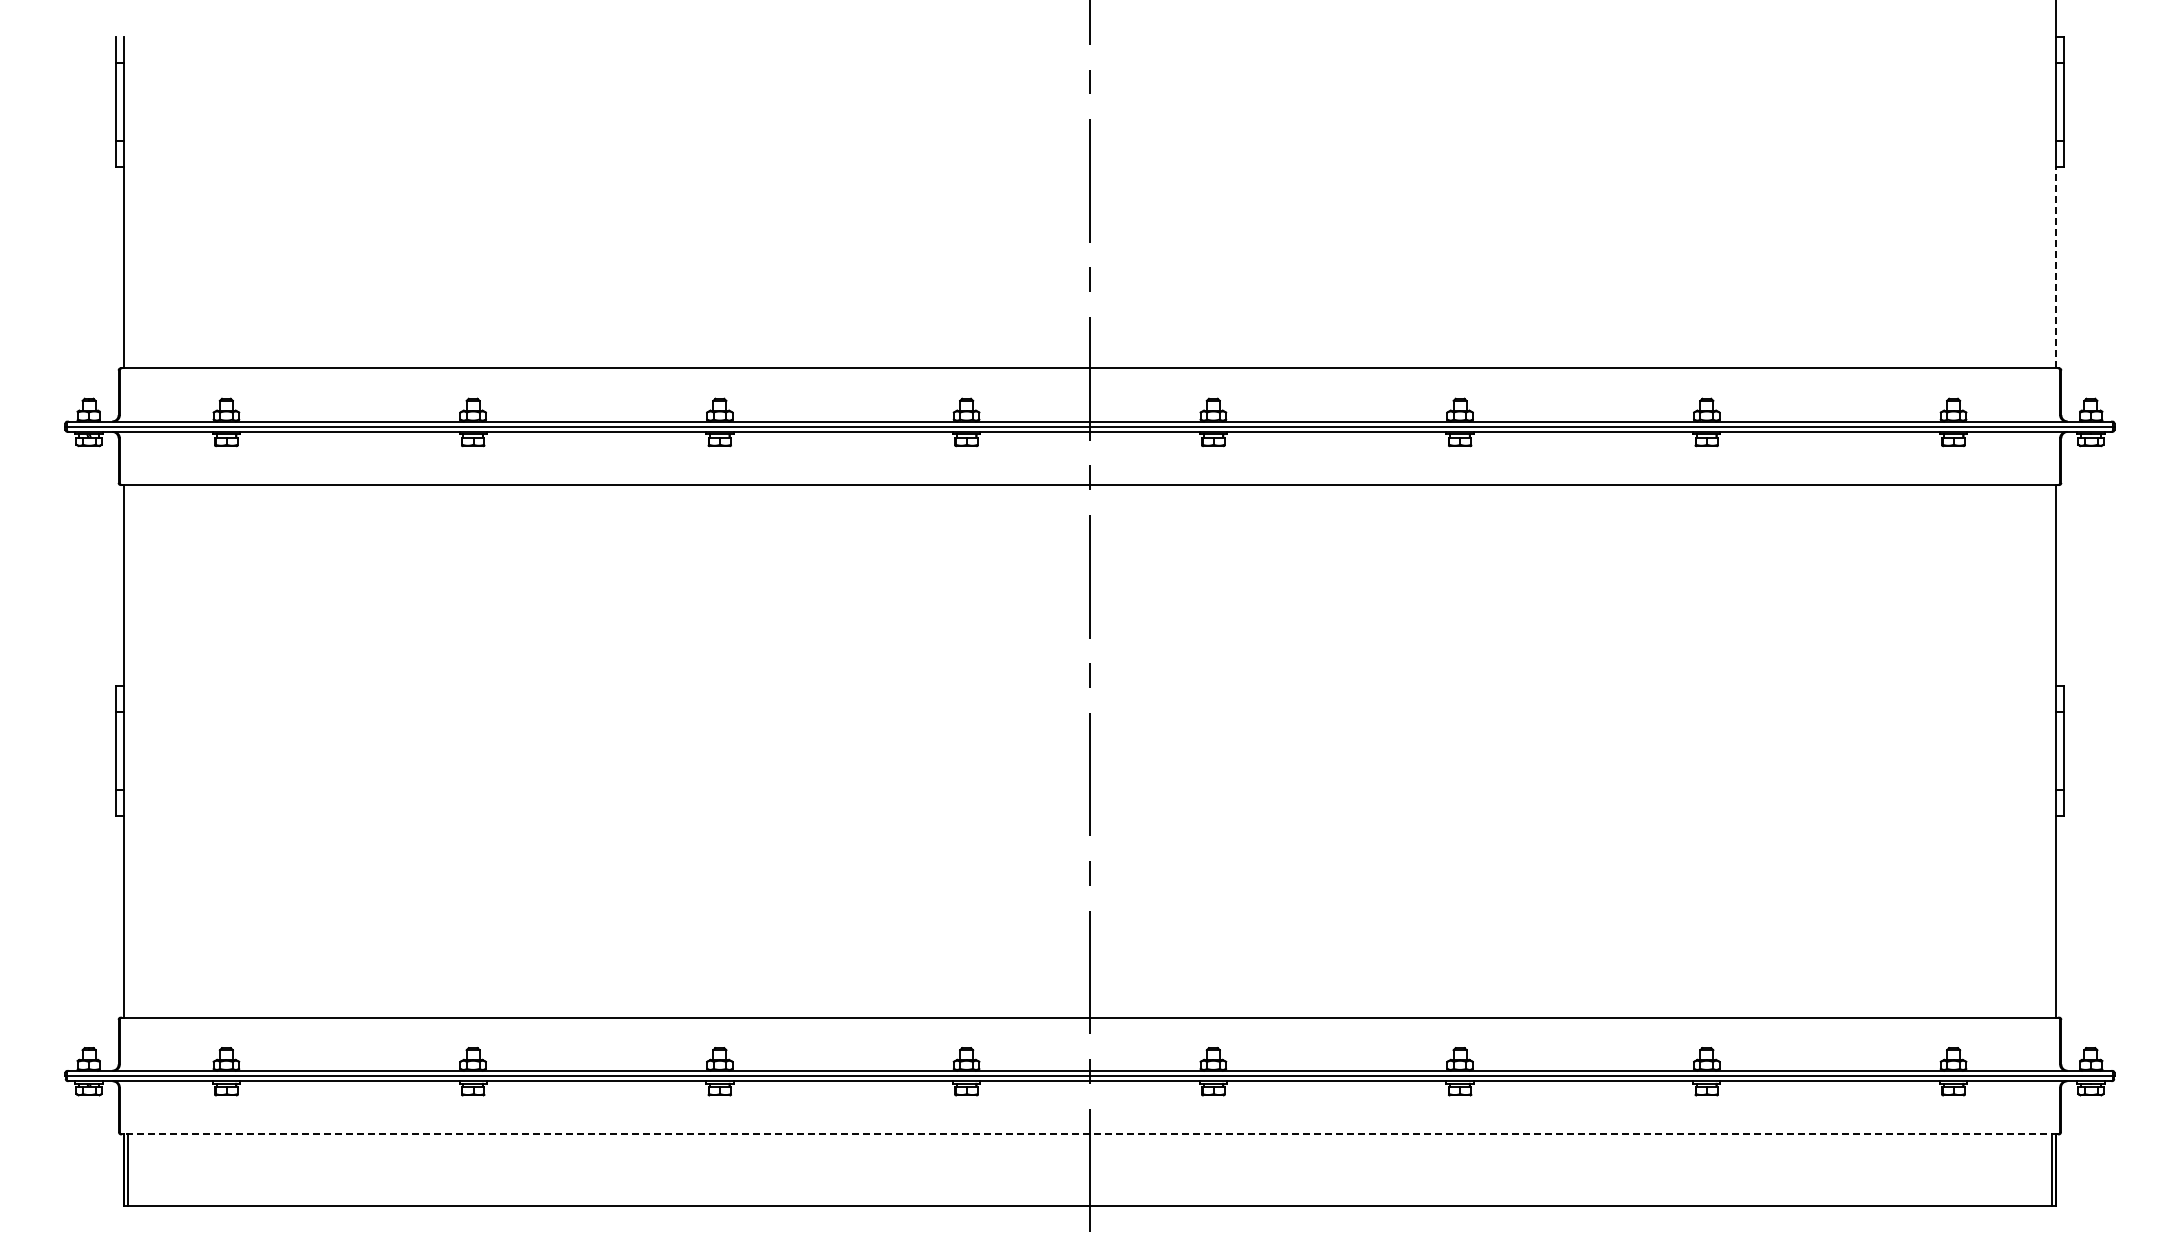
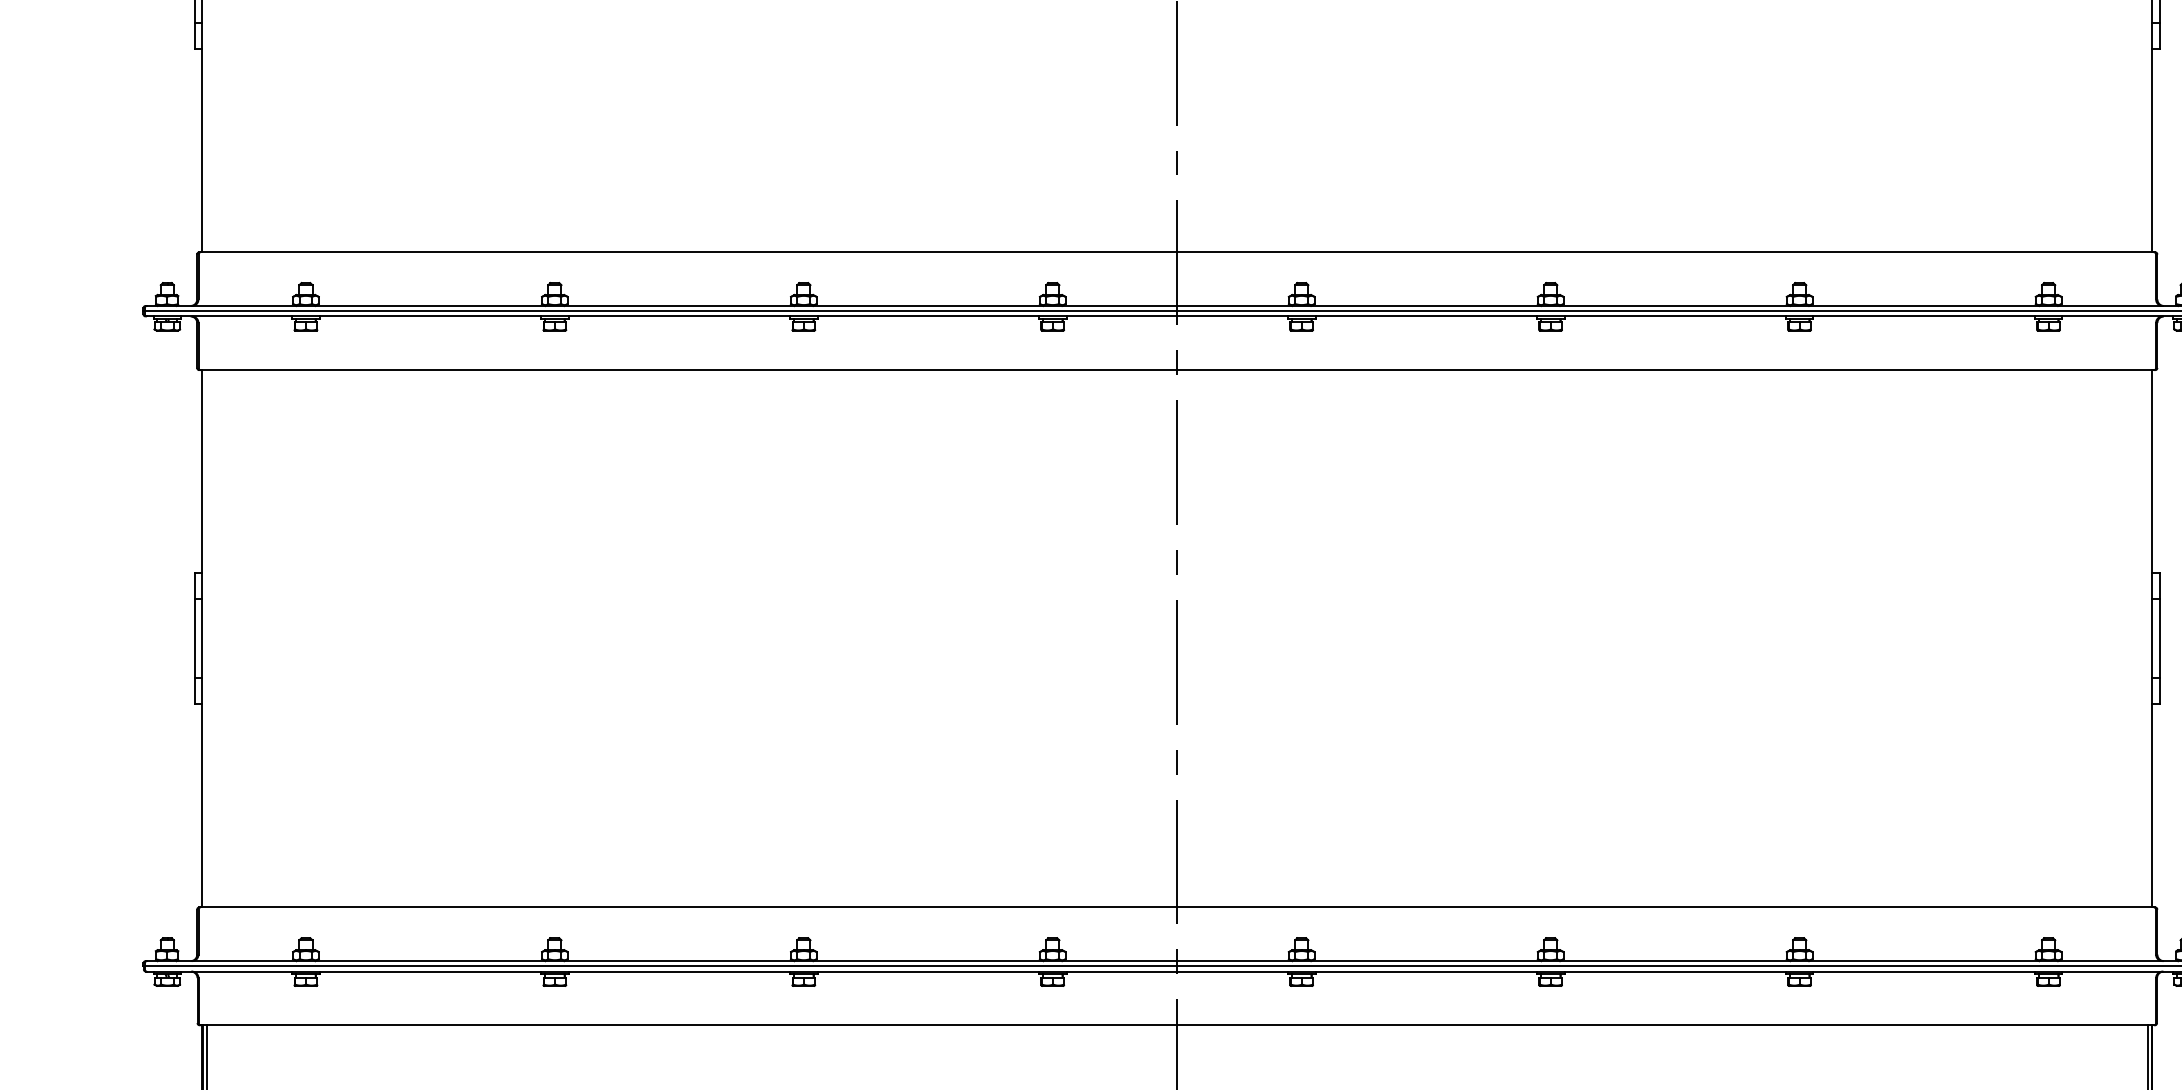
line: (2056, 267) -> (2152, 150), dashed -> solid
line: (1090, 1134) -> (1177, 1025), dashed -> solid

